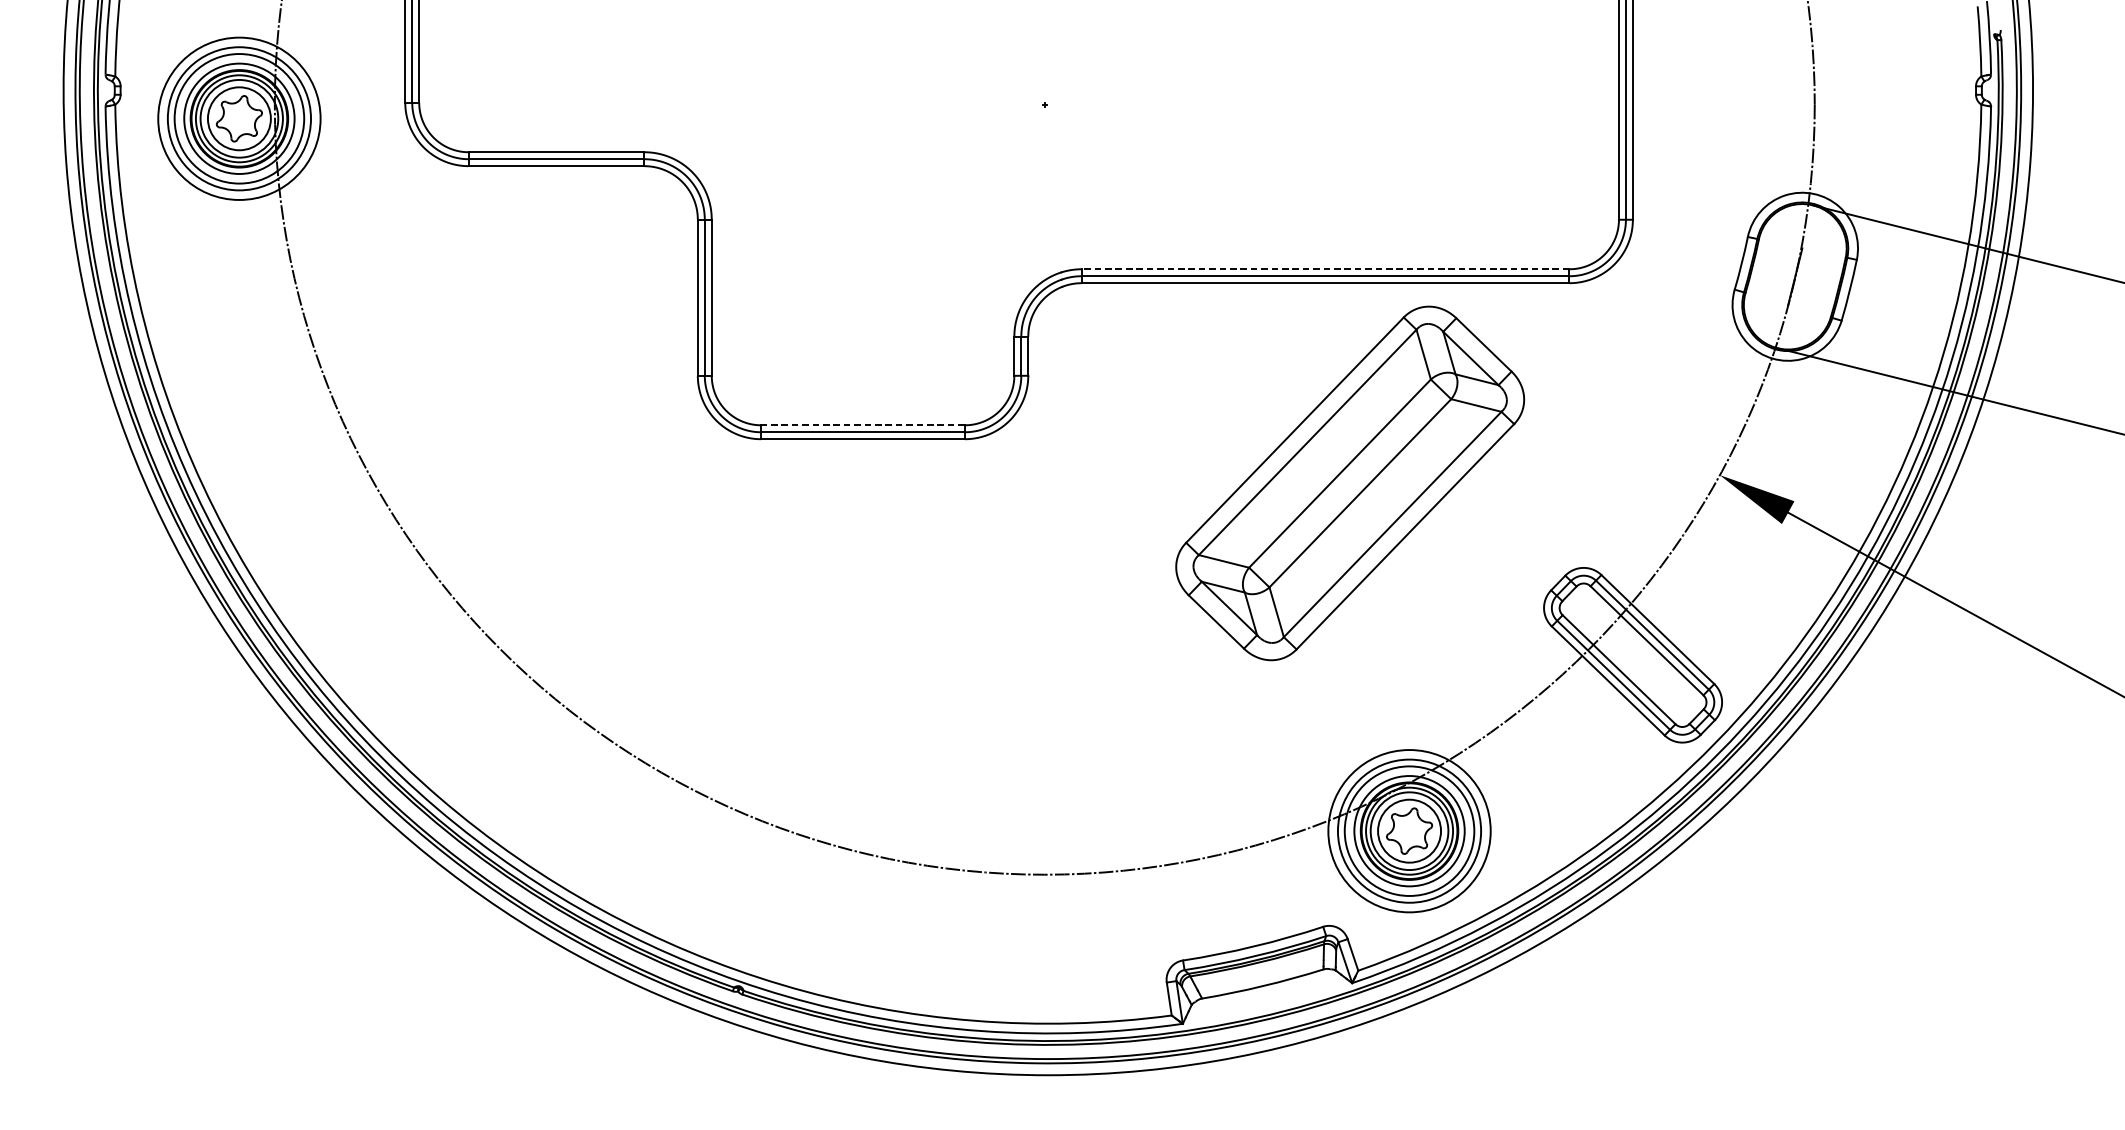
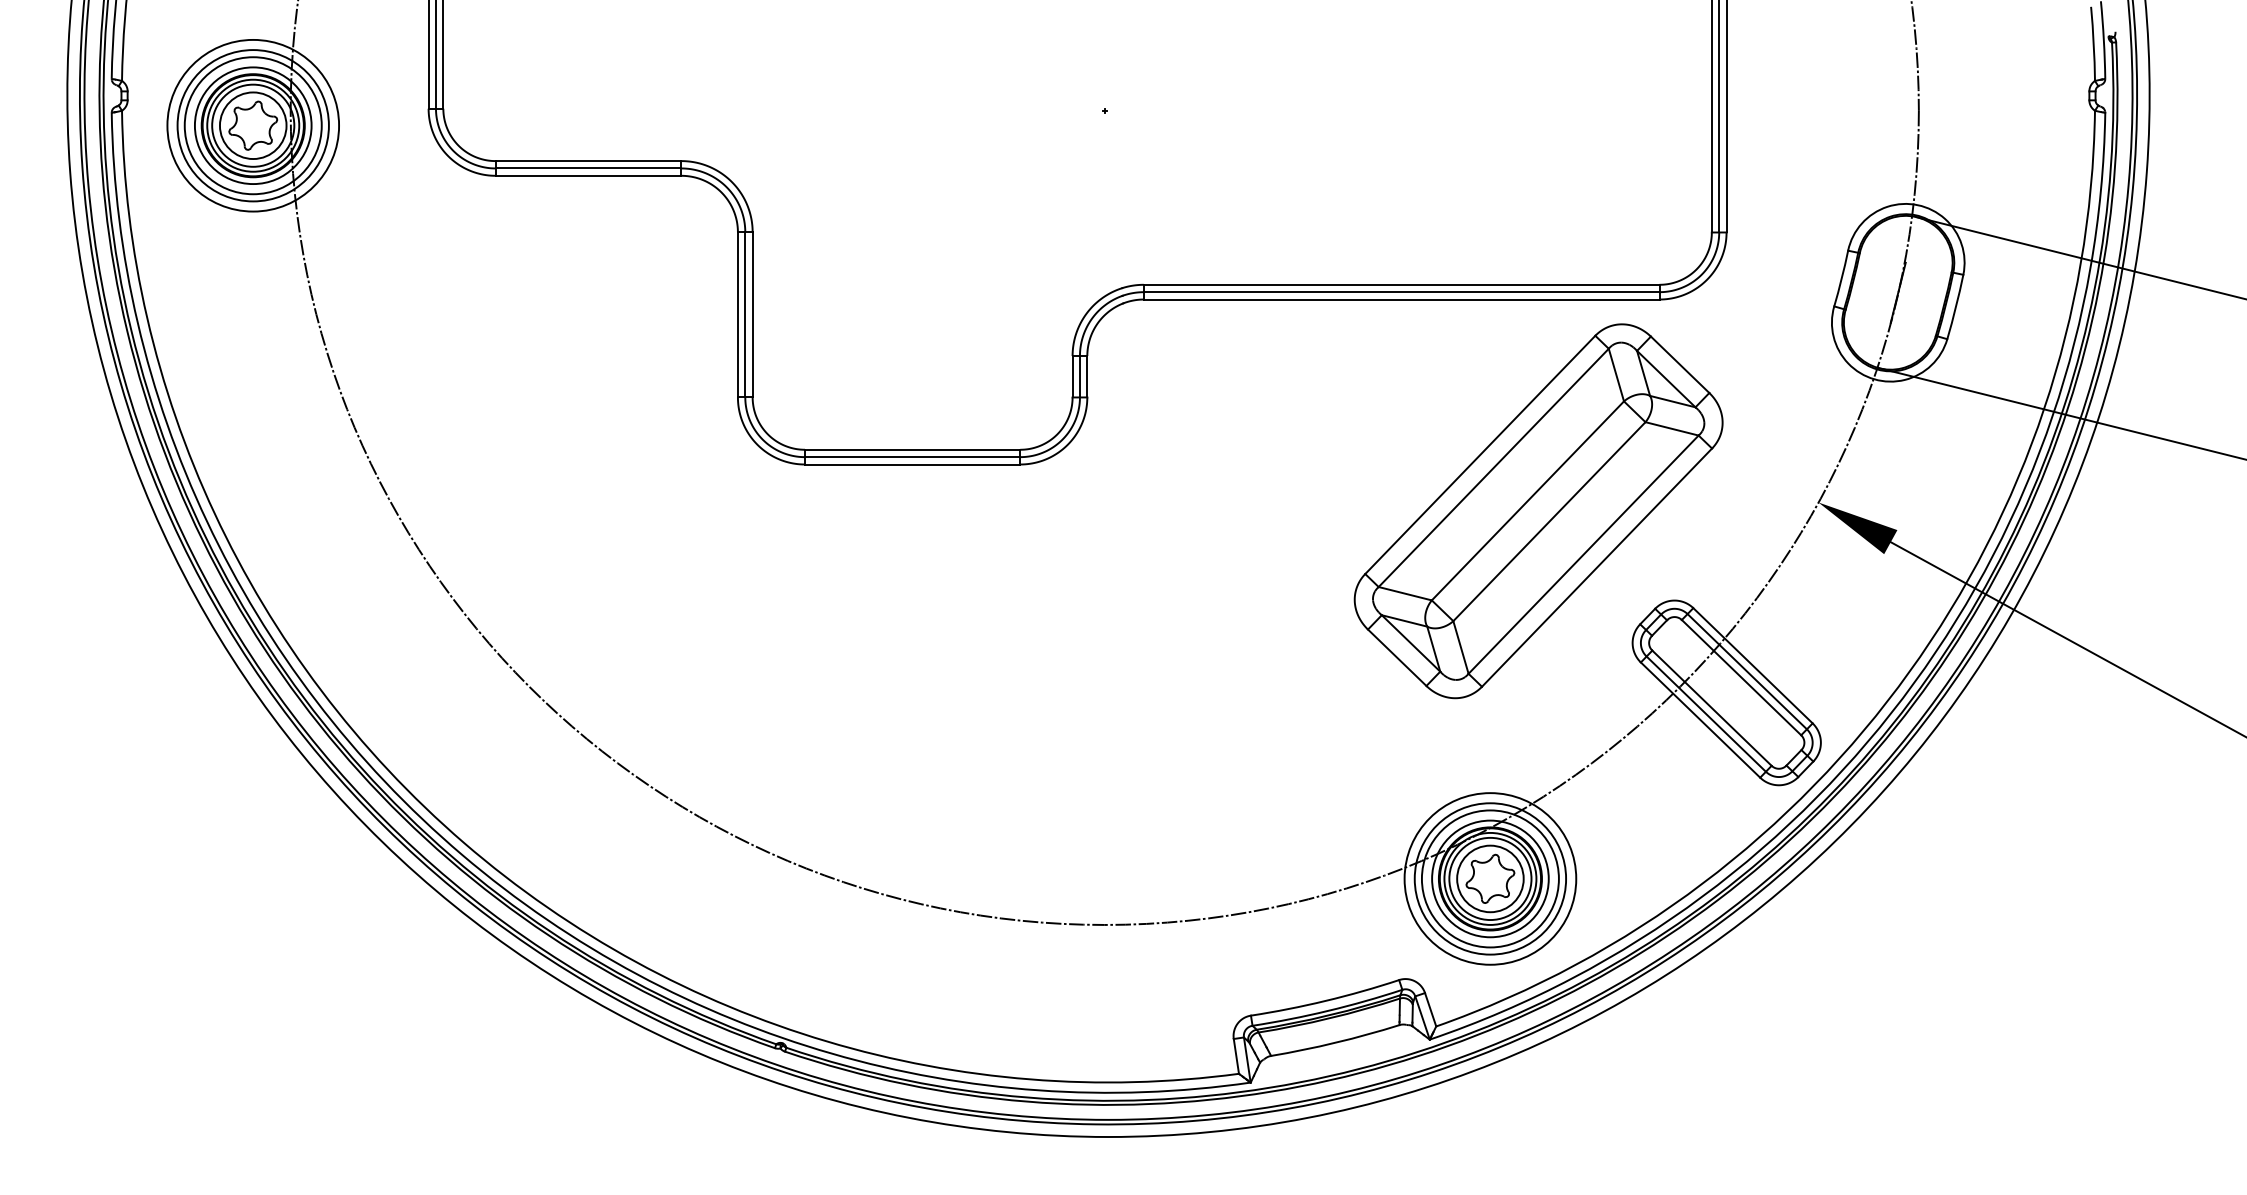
line: (1325, 268) -> (1401, 284), dashed -> solid
line: (862, 425) -> (912, 449), dashed -> solid
part: (1350, 483) -> (1538, 511), moved

